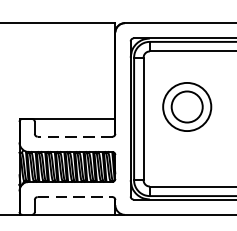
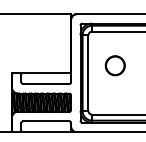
circle: (187, 106) -> (115, 65), size x0.62
line: (73, 137) -> (45, 84), dashed -> solid
line: (75, 197) -> (46, 121), dashed -> solid

